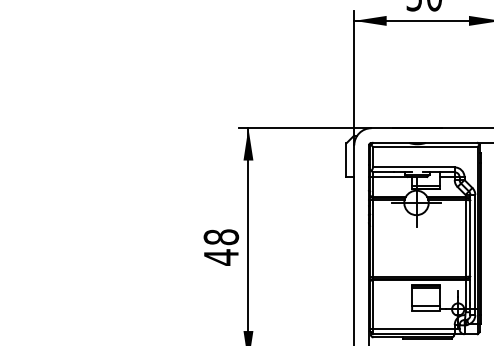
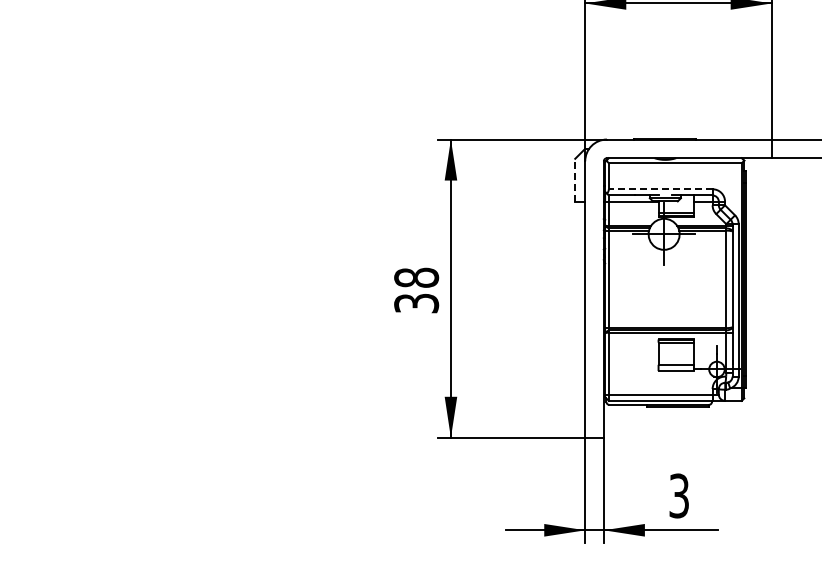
line: (346, 159) -> (575, 179), solid -> dashed
line: (413, 167) -> (660, 189), solid -> dashed
text: (221, 257) -> (416, 303), 48 -> 38

